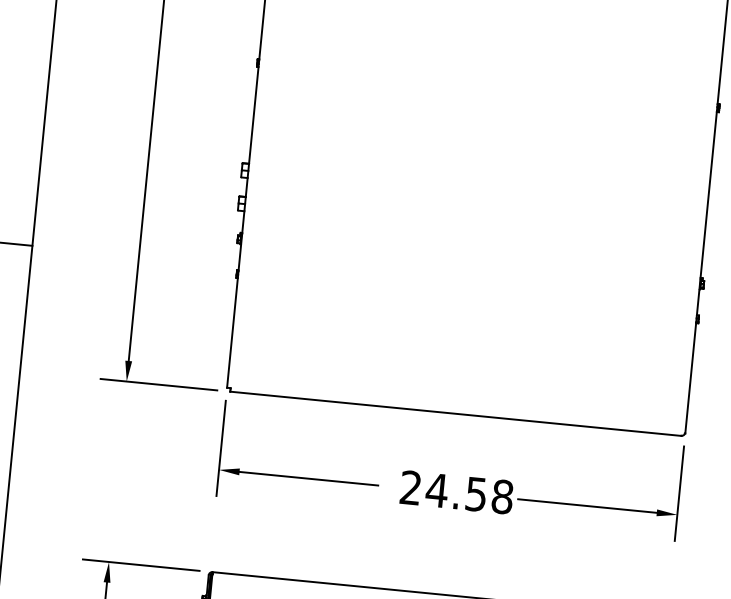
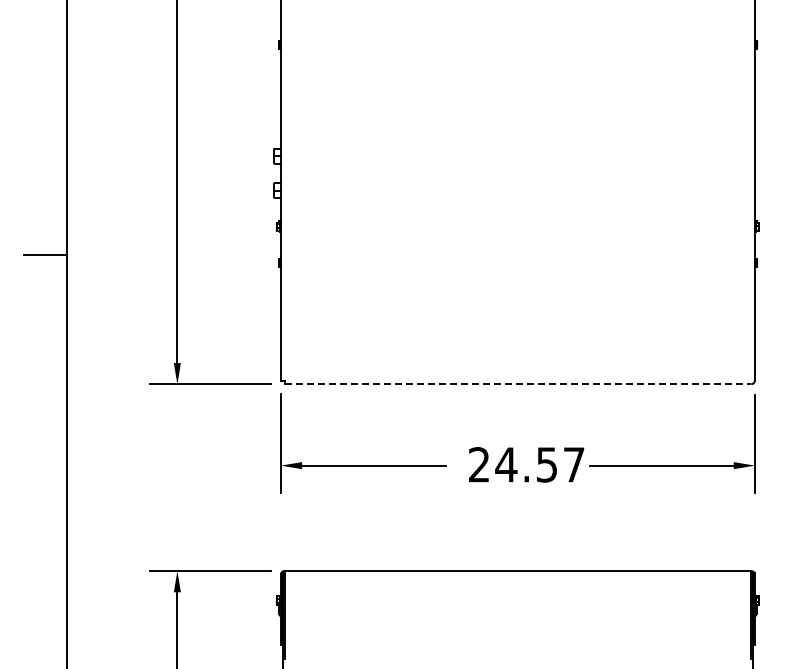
line: (456, 414) -> (518, 384), solid -> dashed
text: (502, 496) -> (573, 464), 24.58 -> 24.57

